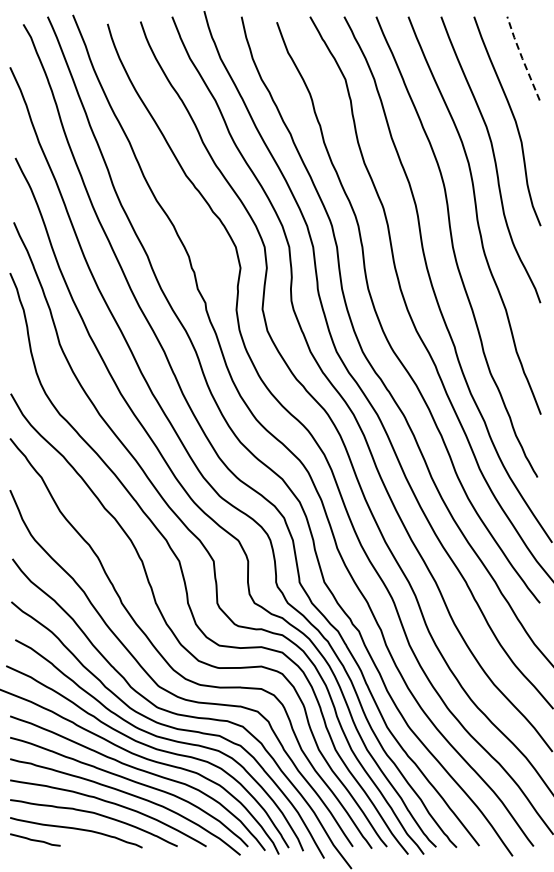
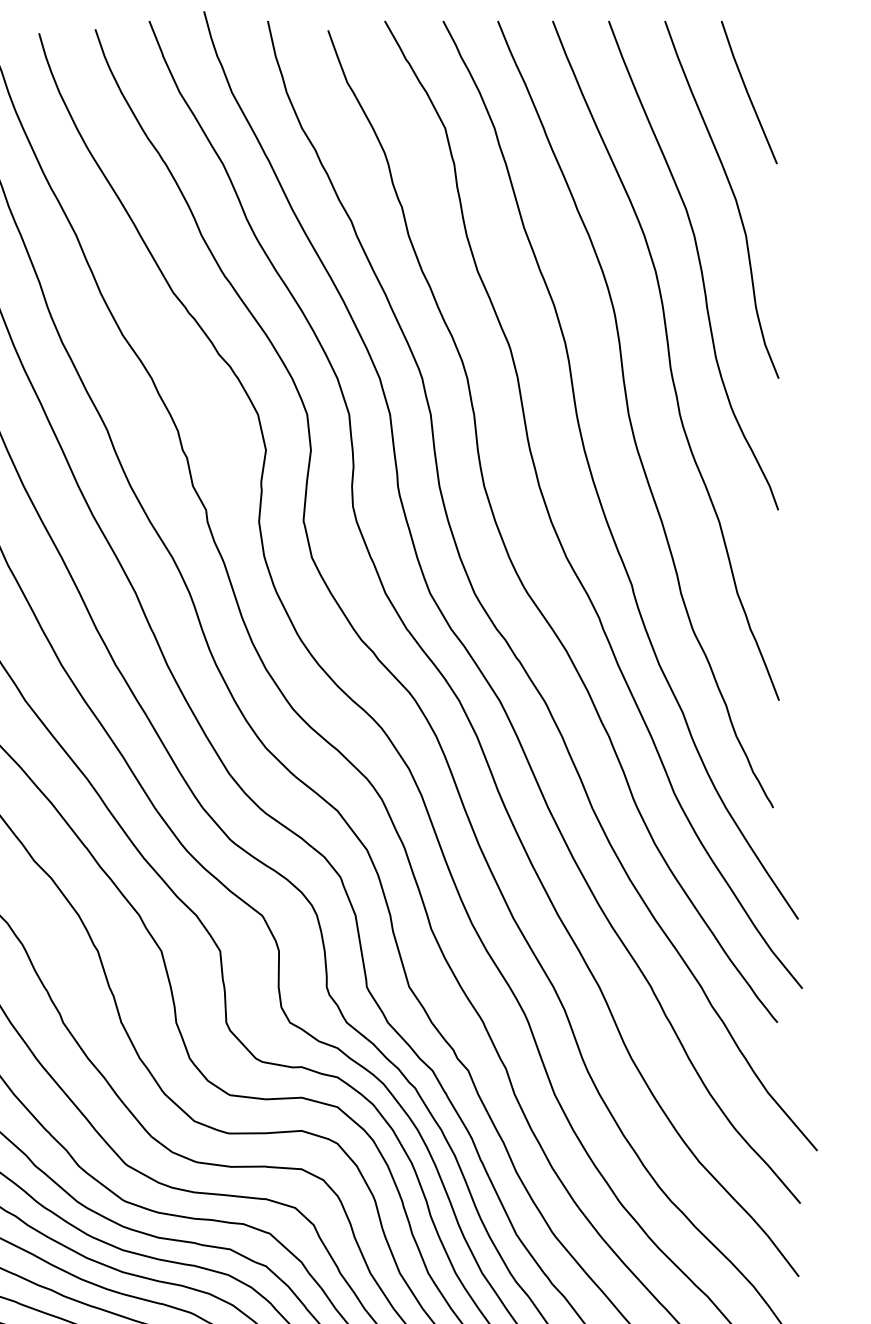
line: (522, 58) -> (747, 92), dashed -> solid

